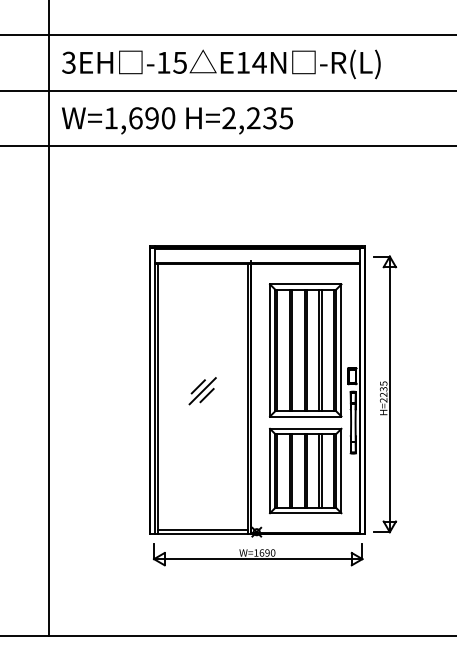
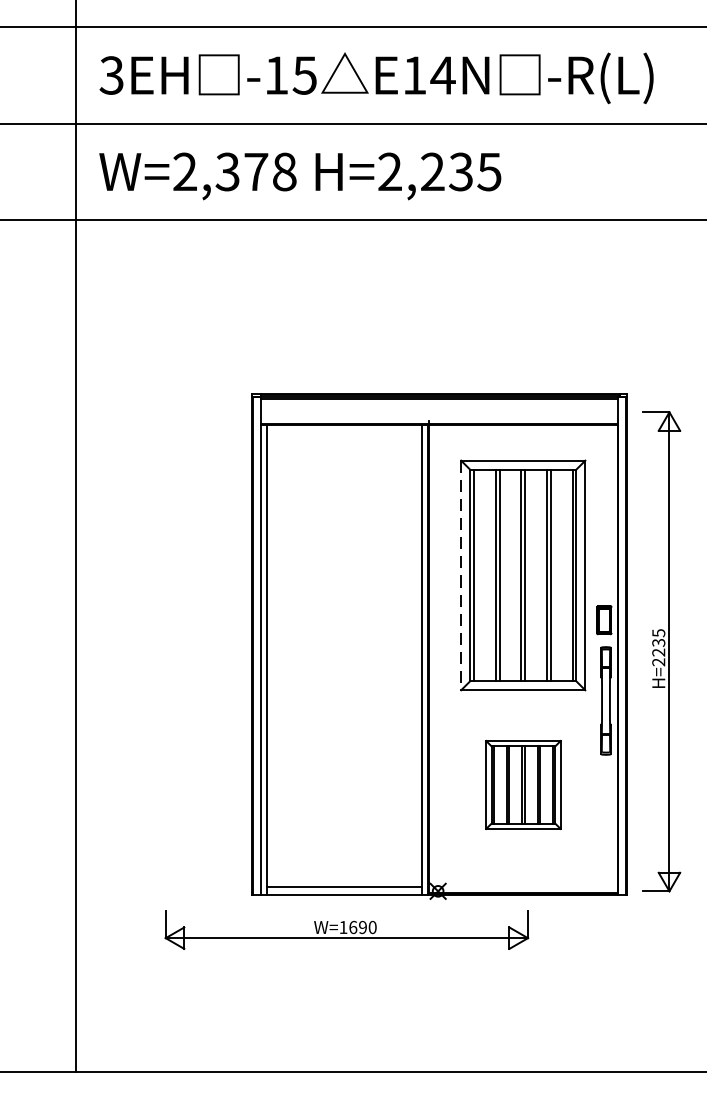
text: (139, 118) -> (234, 172), W=1,690 -> W=2,378
line: (270, 350) -> (462, 575), solid -> dashed
part: (202, 391) -> (343, 646), removed
part: (305, 470) -> (522, 784), size x0.6
part: (258, 554) -> (347, 930), moved

